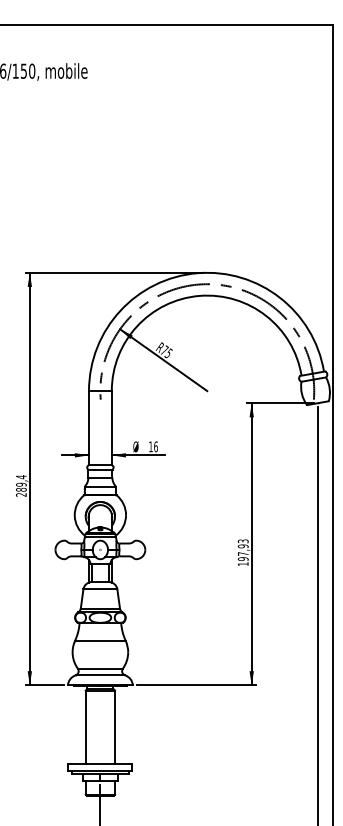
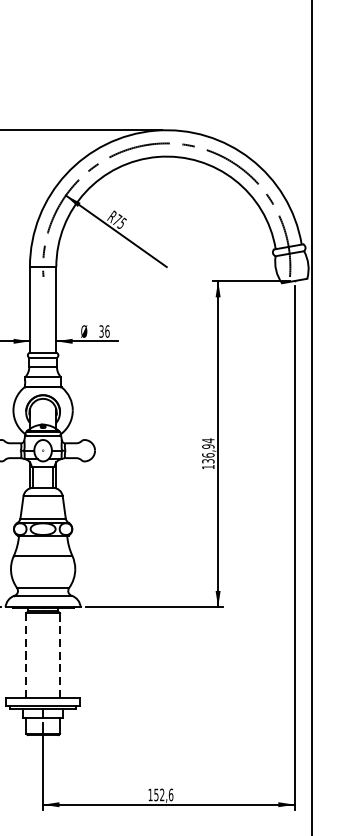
text: (150, 446) -> (101, 331), 16 -> 36
text: (242, 550) -> (207, 451), 197,93 -> 136,94
line: (85, 727) -> (25, 656), solid -> dashed
line: (115, 727) -> (60, 656), solid -> dashed

